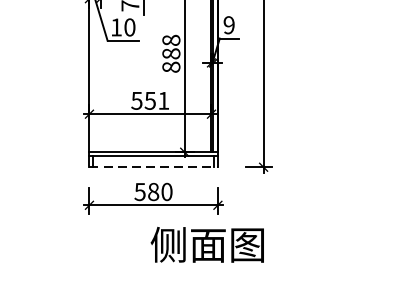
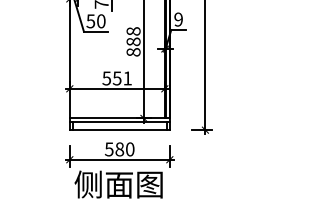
text: (116, 27) -> (90, 21), 10 -> 50
line: (154, 167) -> (120, 130), dashed -> solid
text: (207, 244) -> (118, 184), moved

